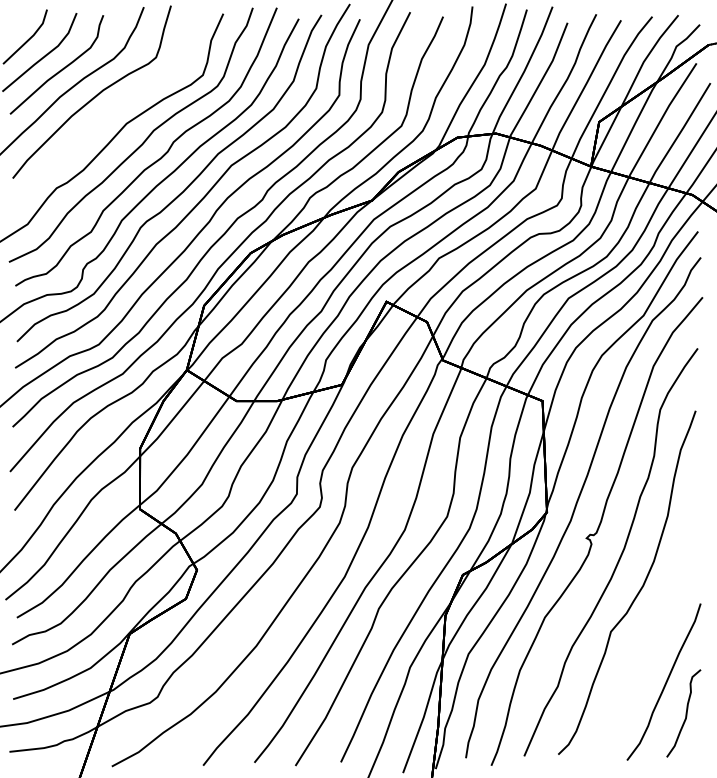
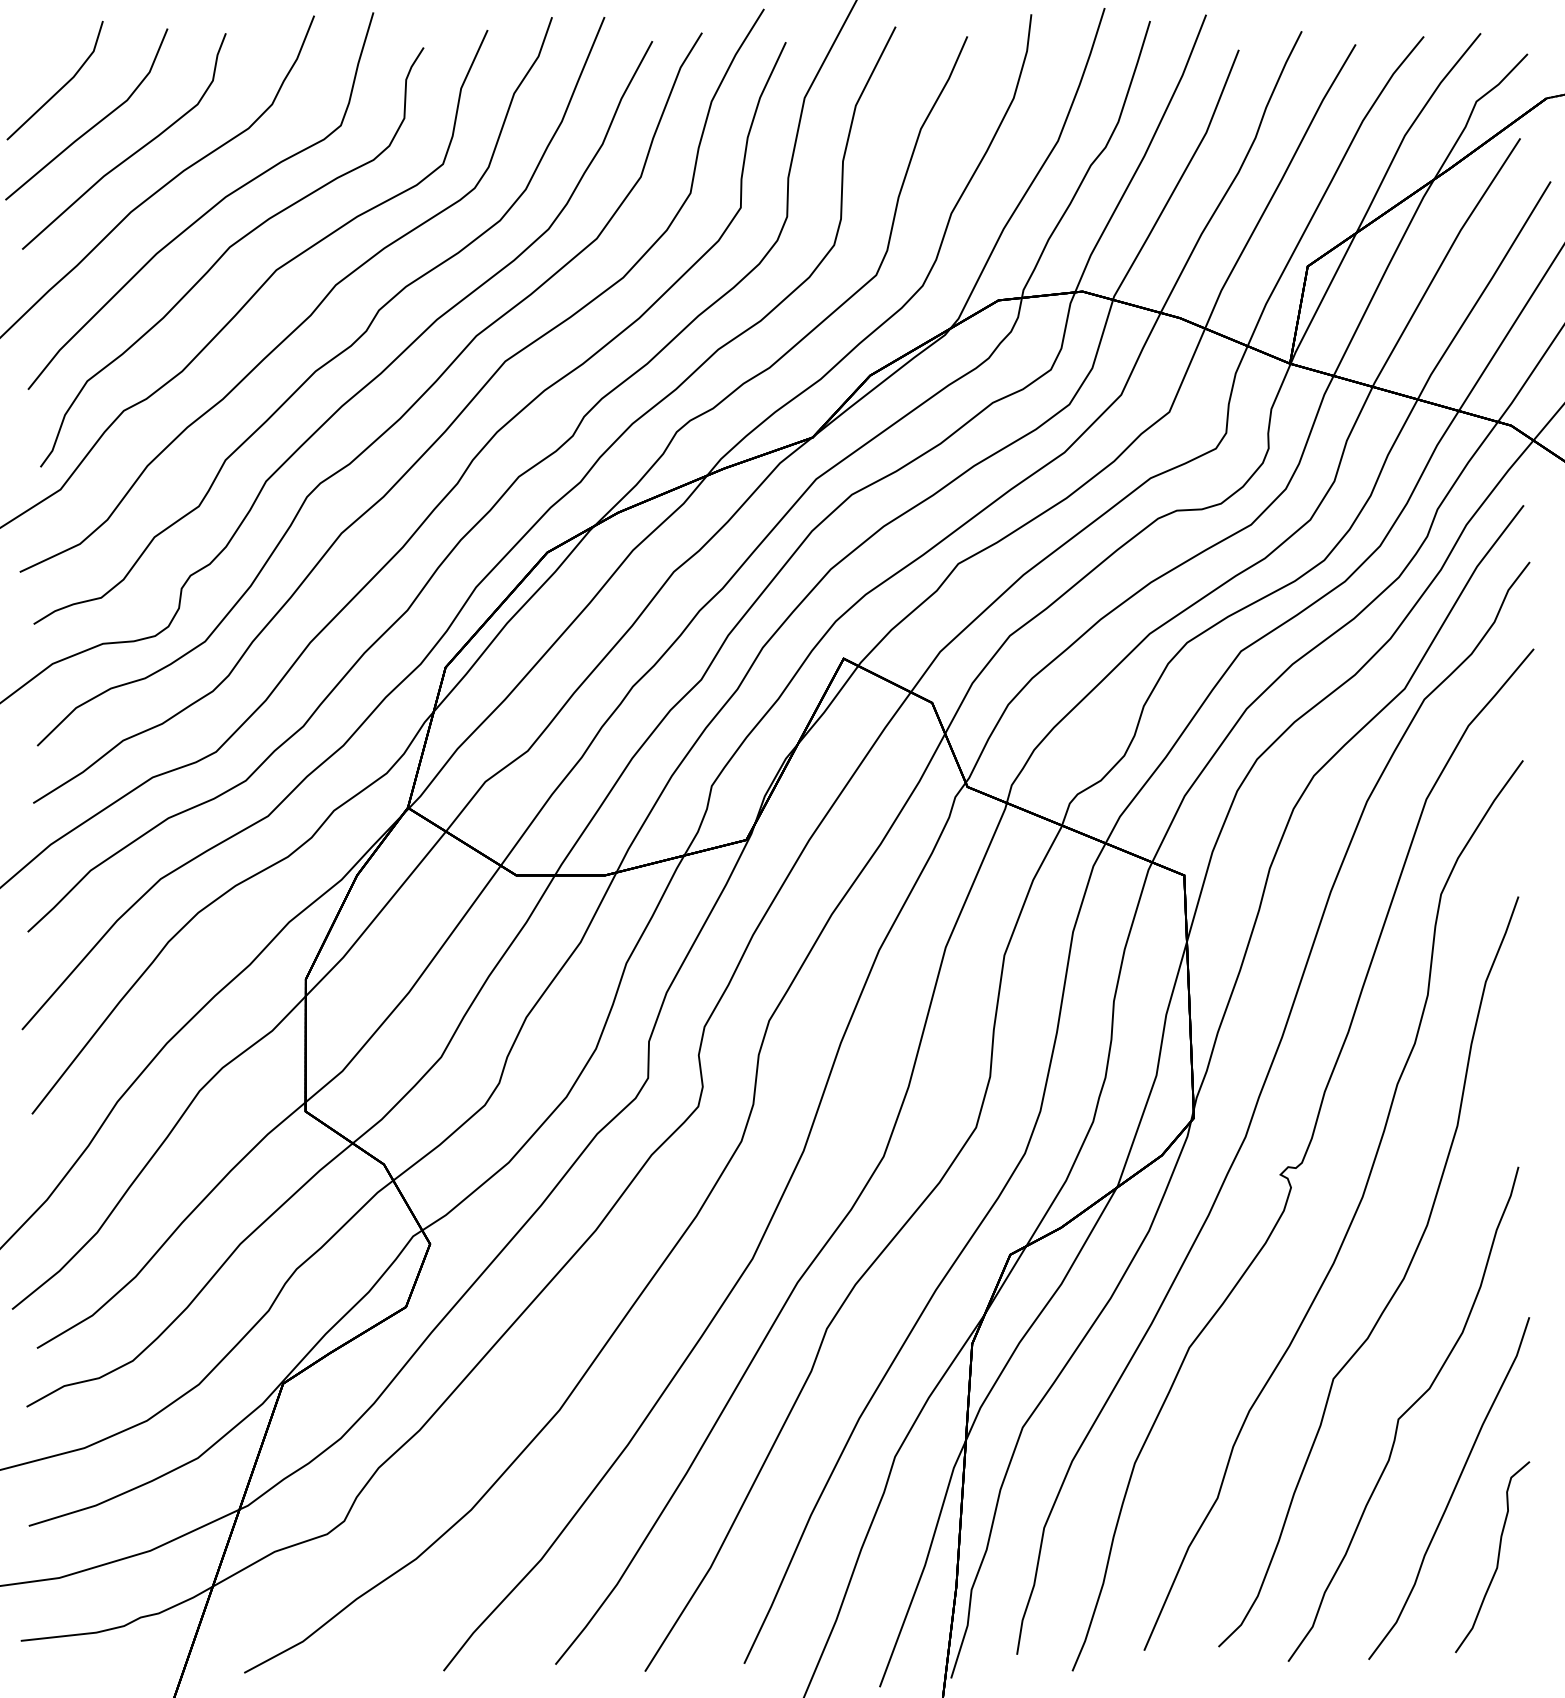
curve: (104, 115) -> (228, 252), added
curve: (642, 647) -> (1402, 1413), added

